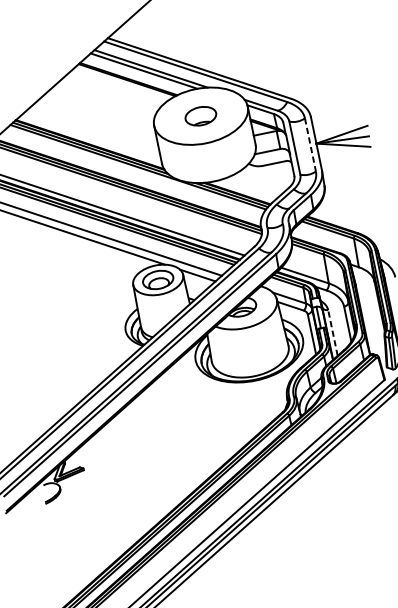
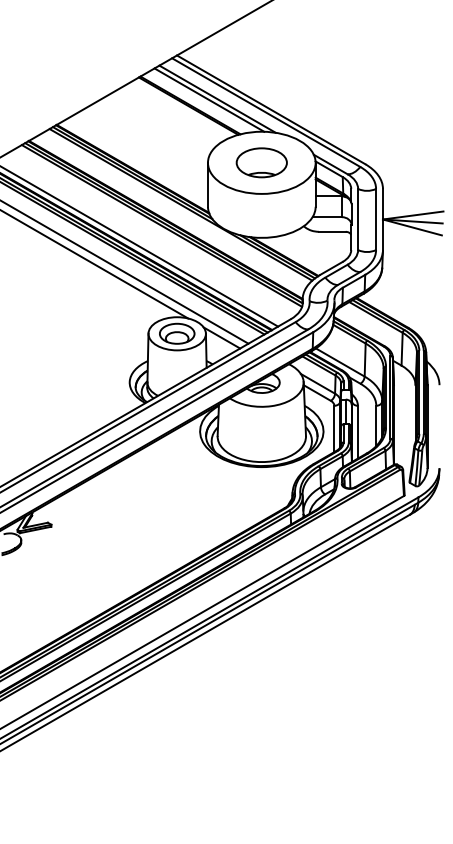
part: (200, 115) -> (261, 162), size x1.43
line: (310, 144) -> (376, 219), dashed -> solid
line: (332, 332) -> (357, 431), dashed -> solid

